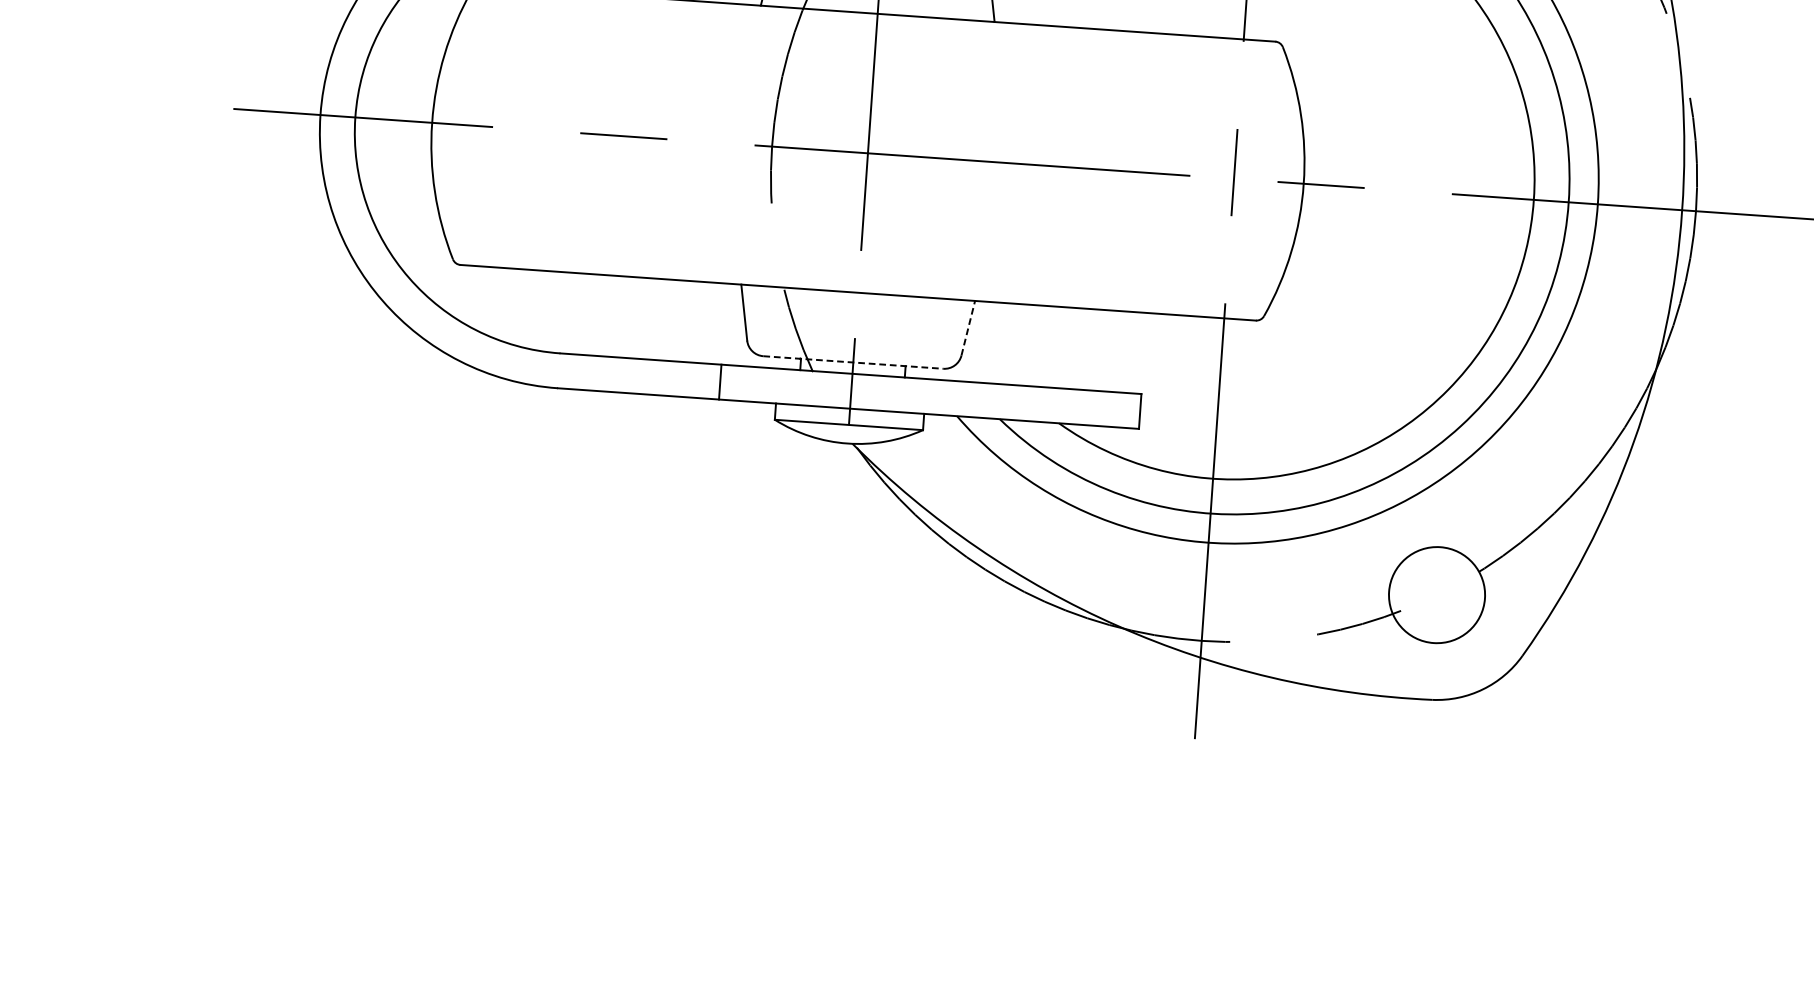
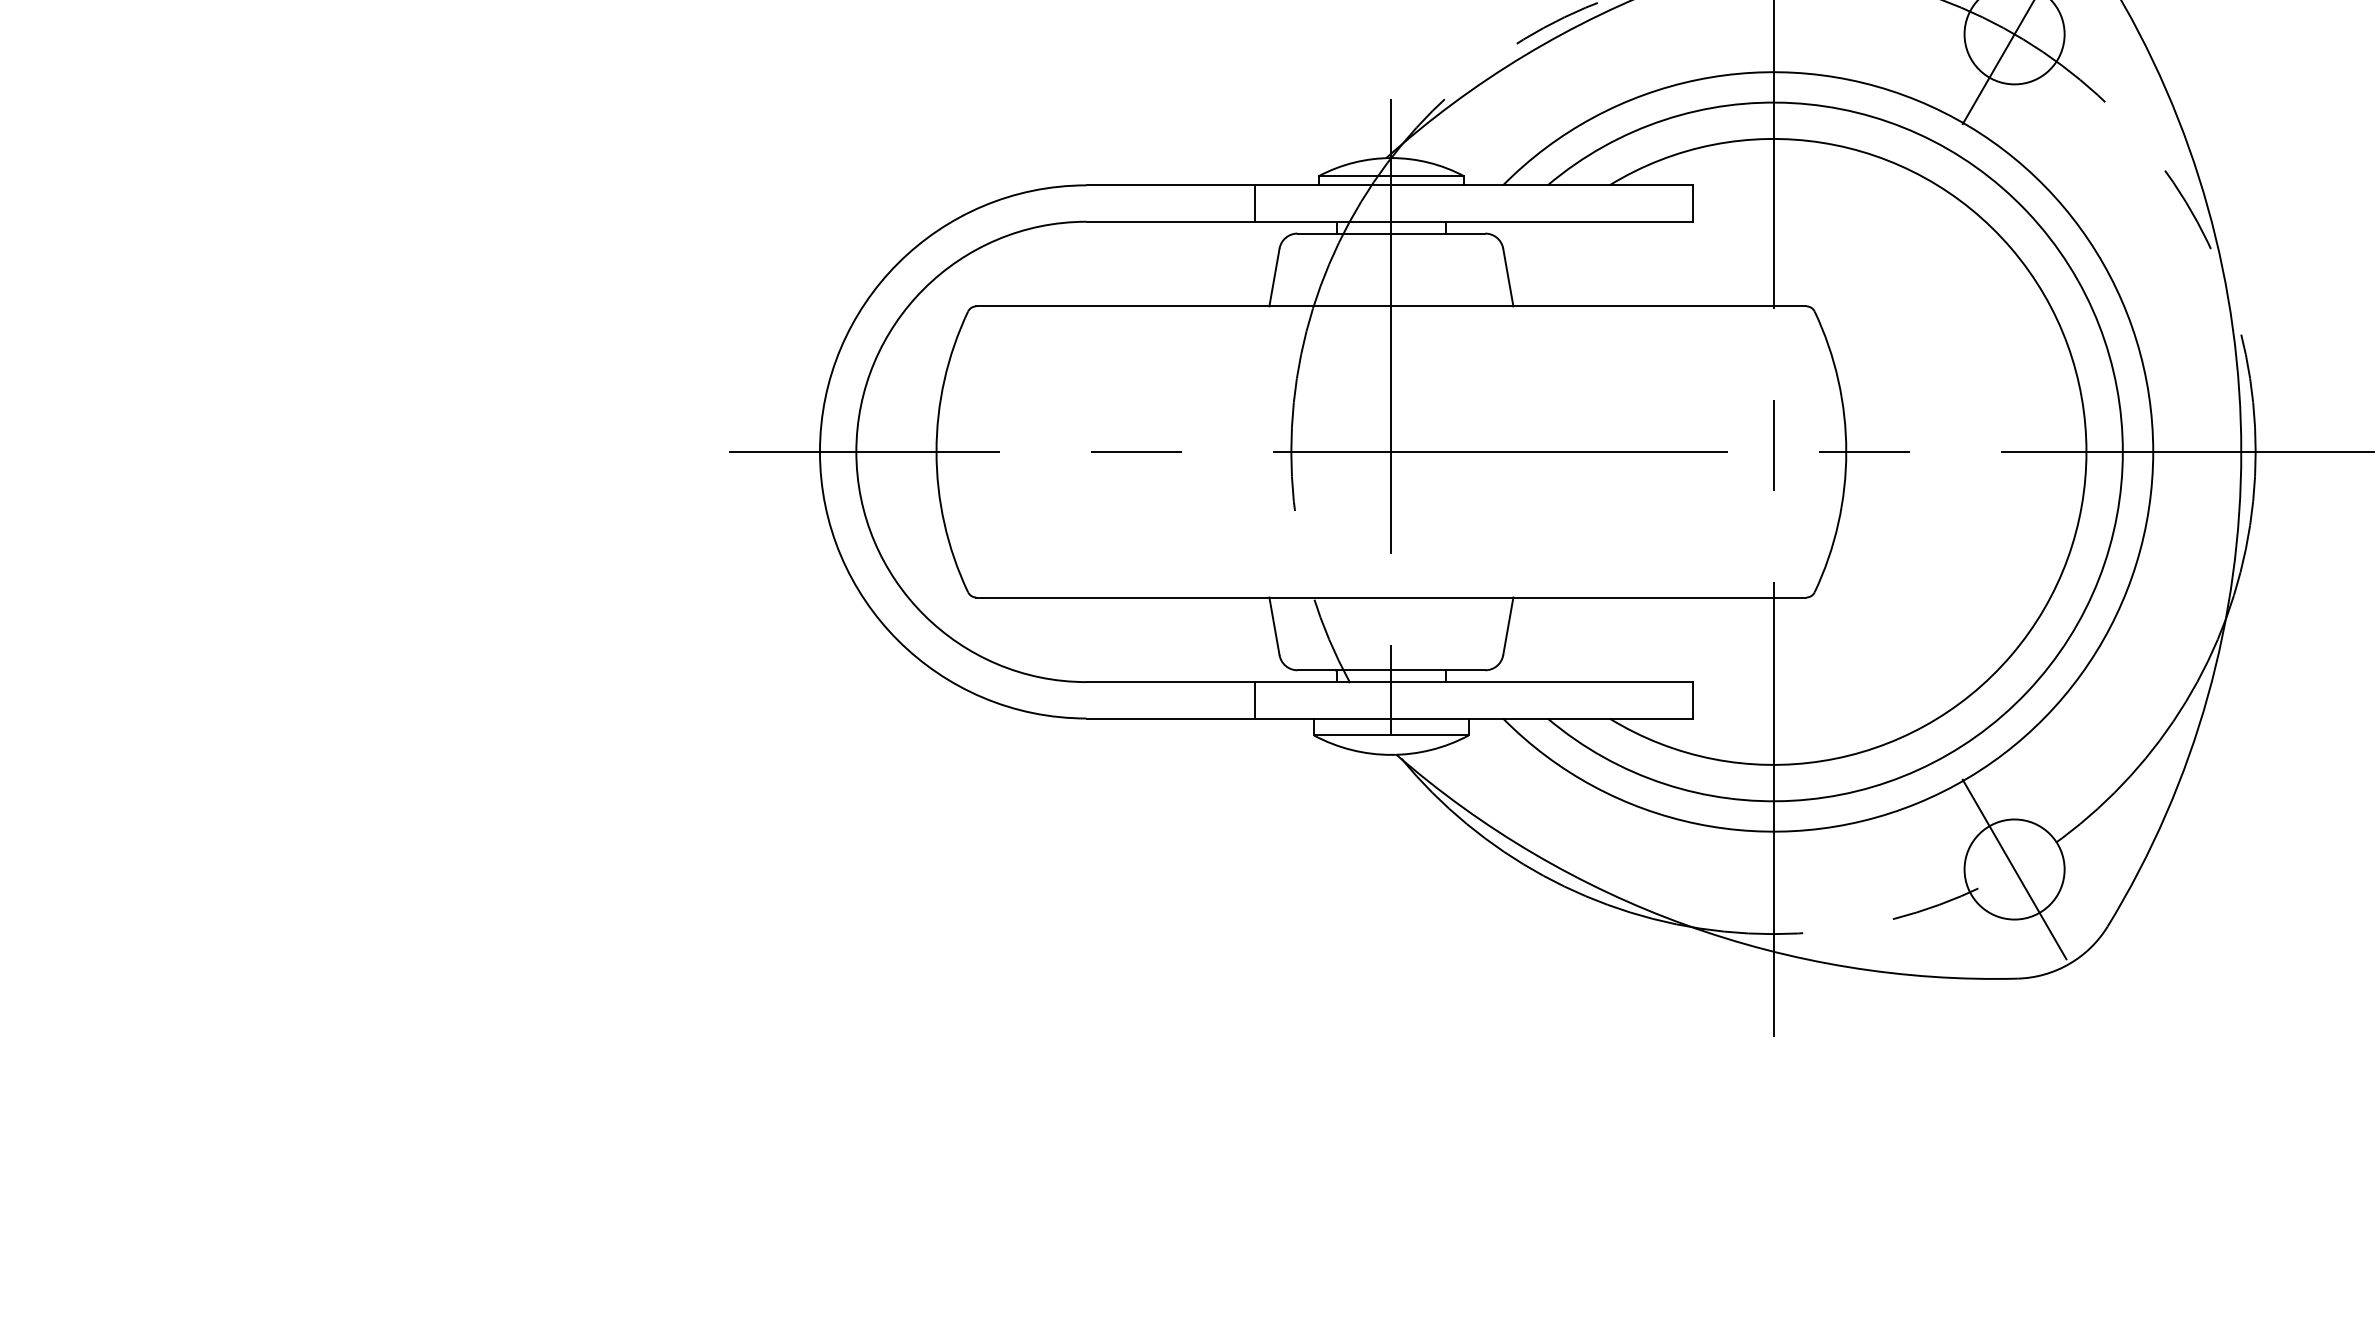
line: (968, 327) -> (1508, 625), dashed -> solid
line: (853, 362) -> (1391, 670), dashed -> solid
line: (1436, 595) -> (2014, 869), added

